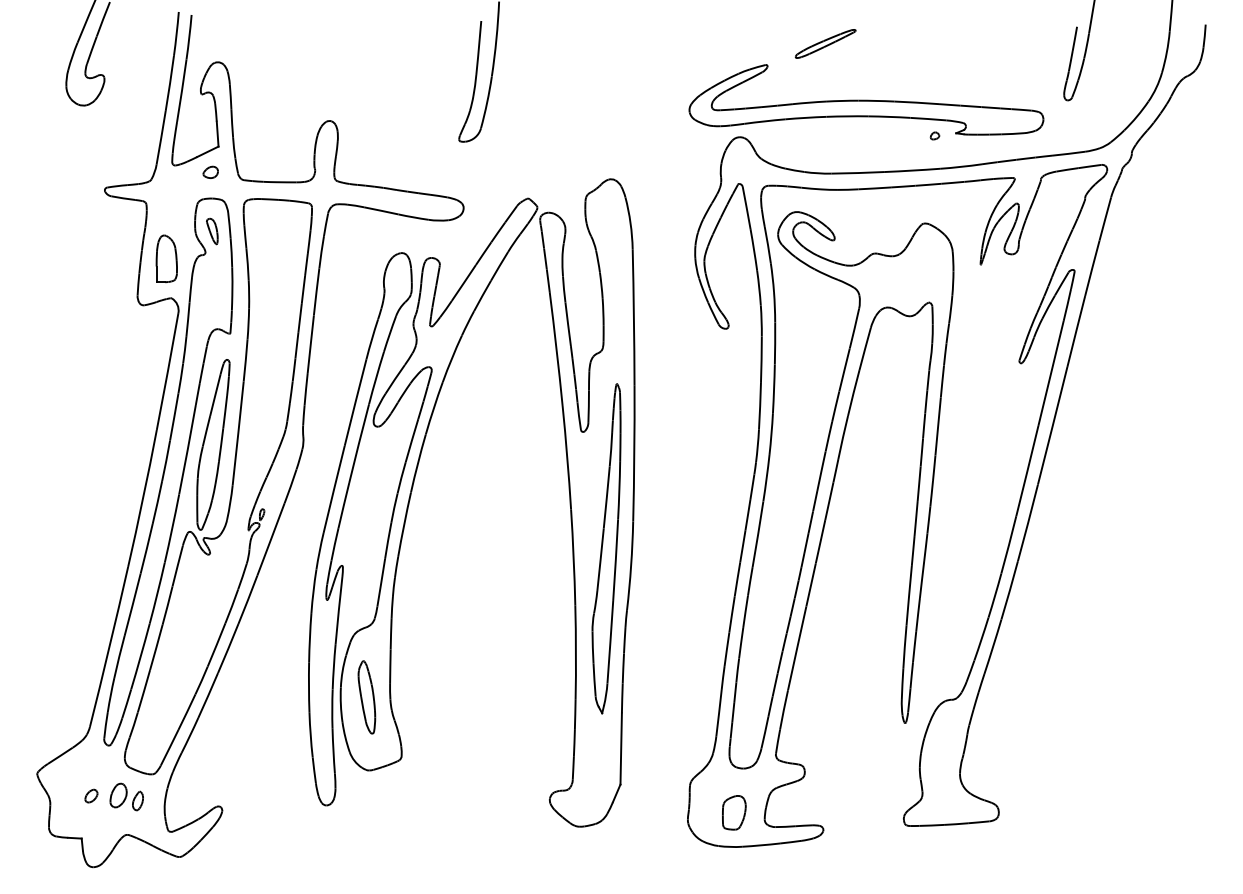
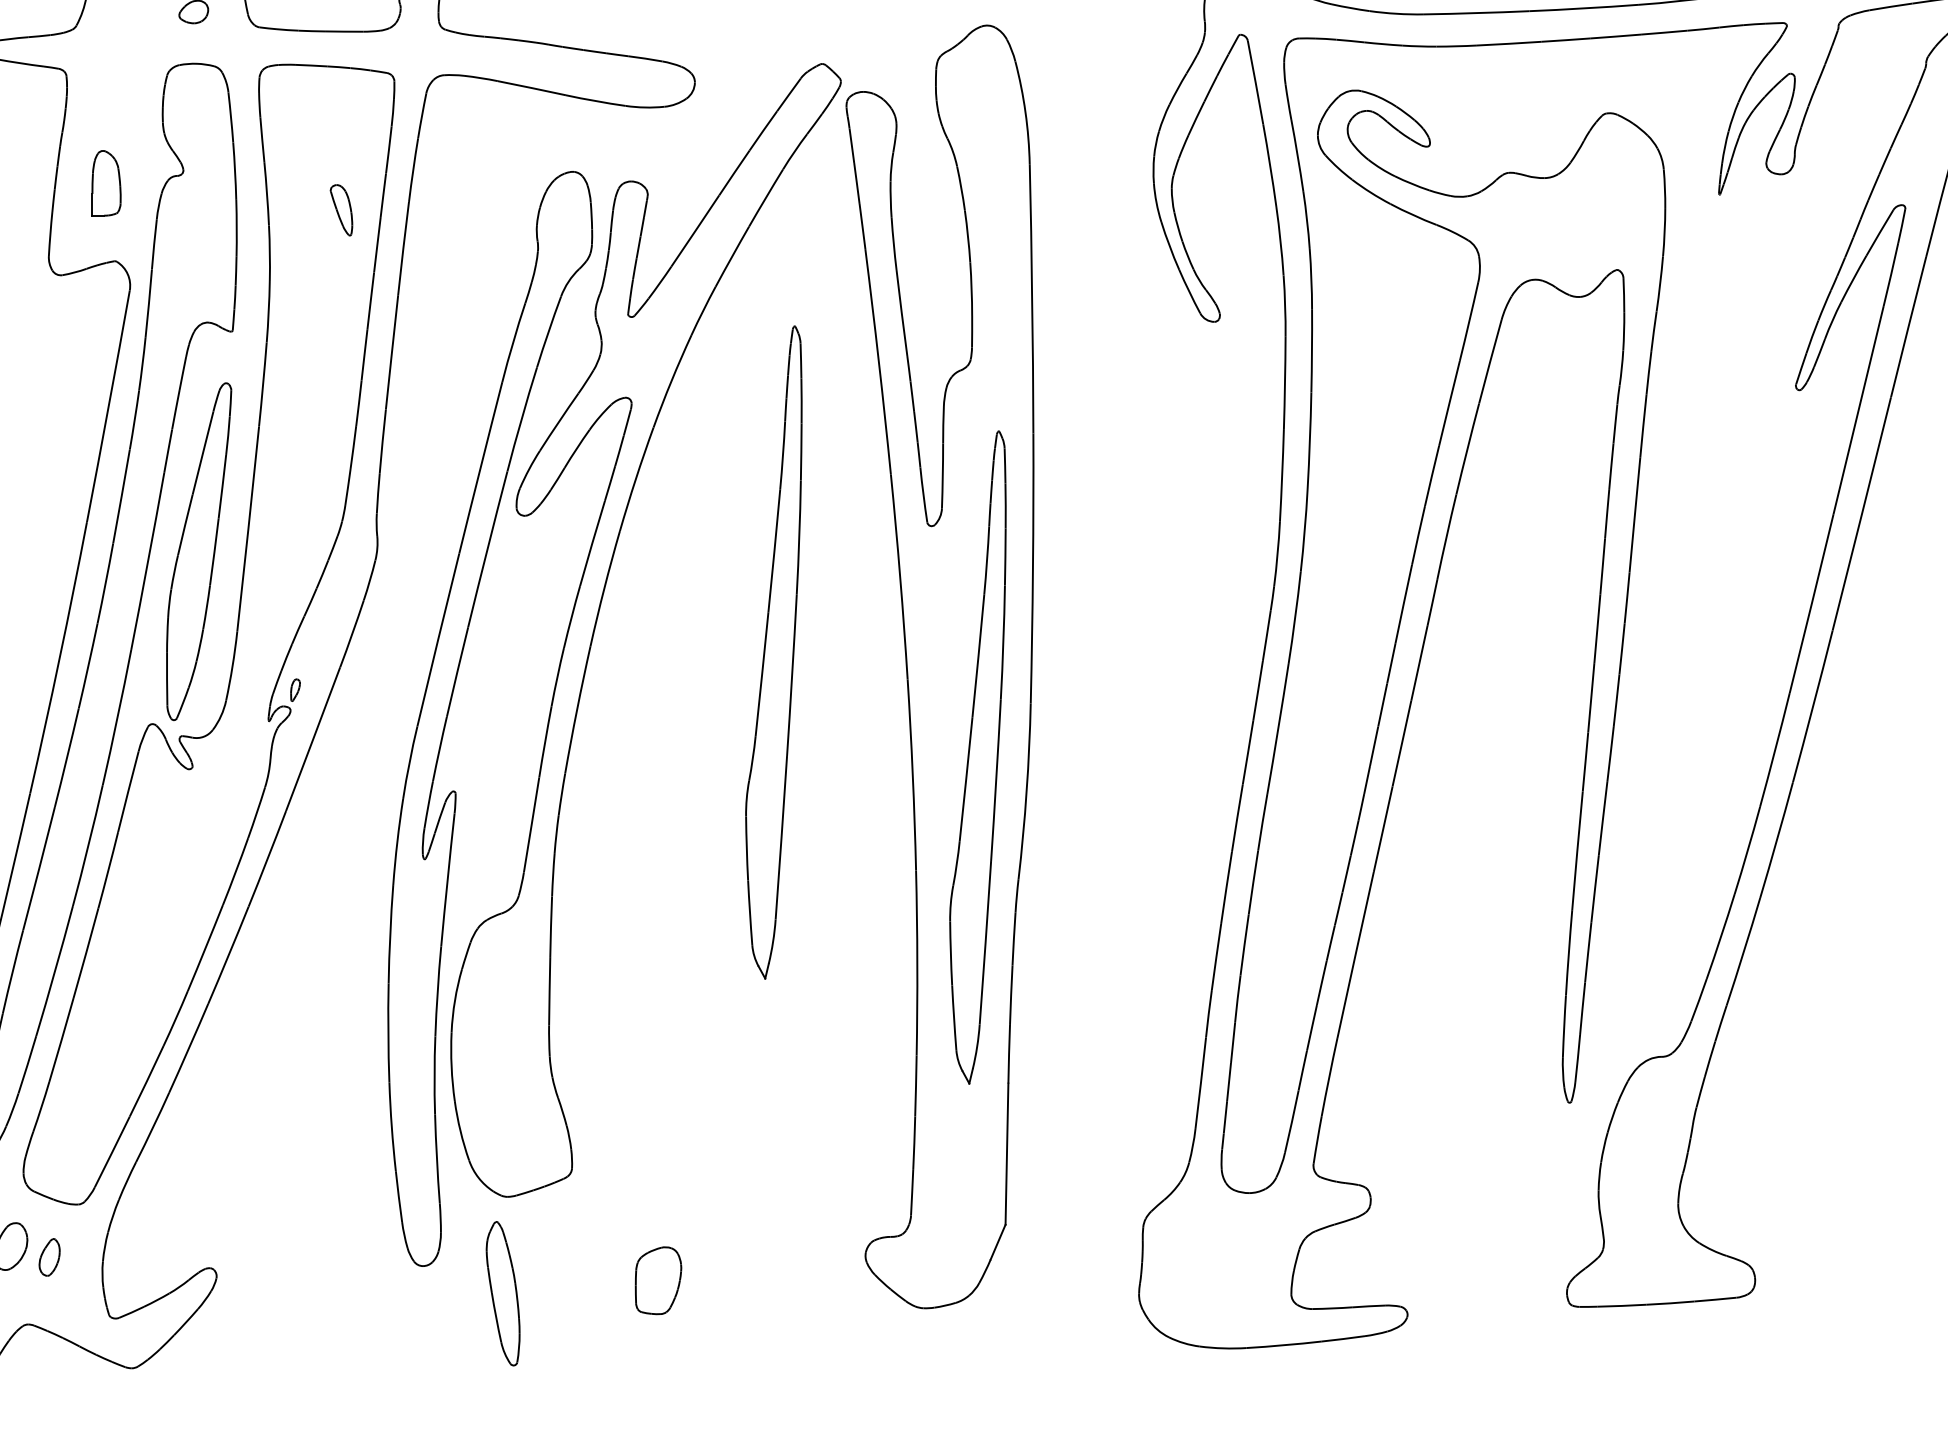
part: (212, 231) -> (341, 210), moved
part: (166, 258) -> (106, 182), size x0.7
part: (503, 495) -> (773, 652), added
part: (366, 697) -> (502, 1293), moved
part: (734, 812) -> (658, 1280), moved

